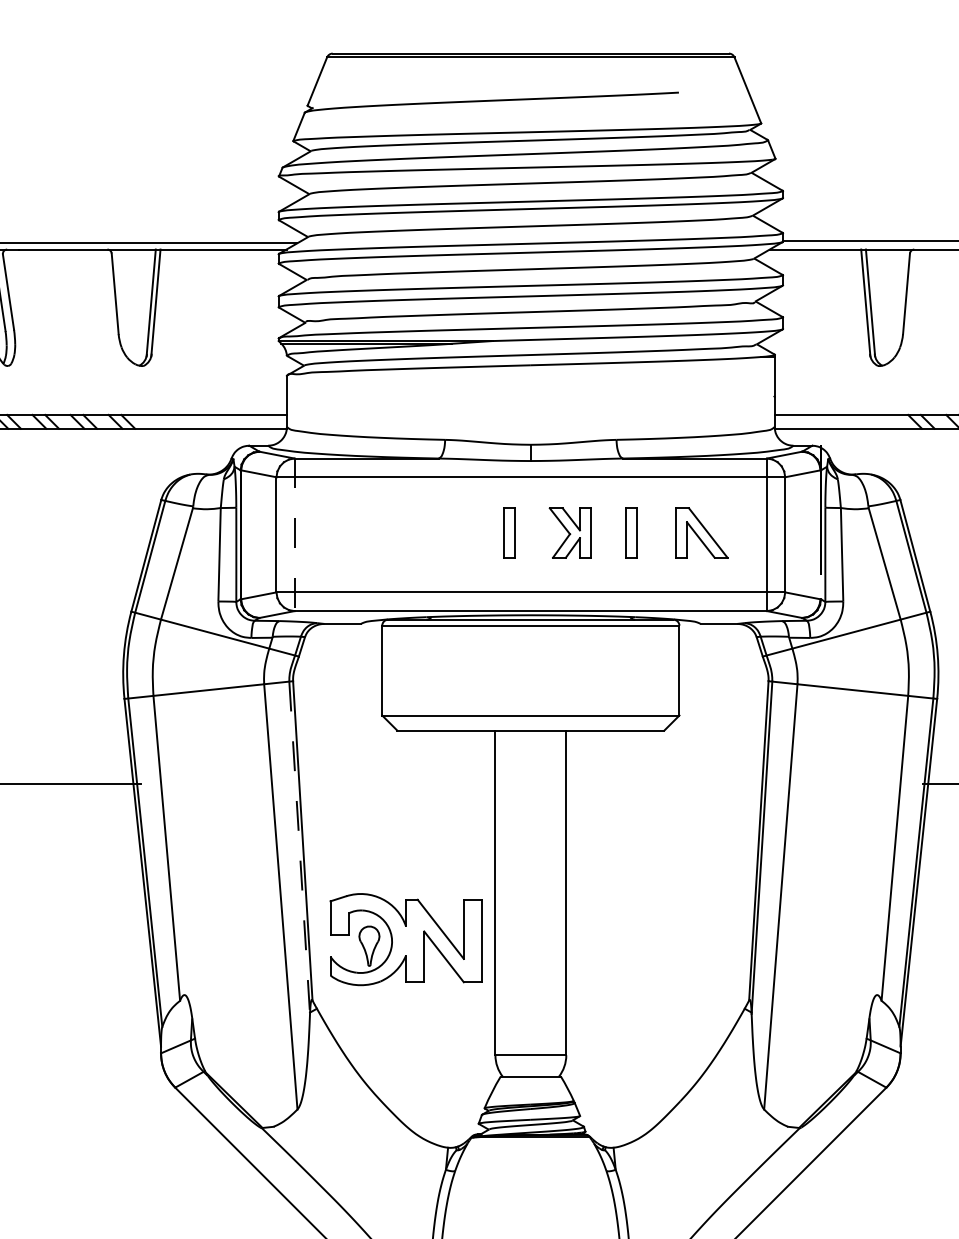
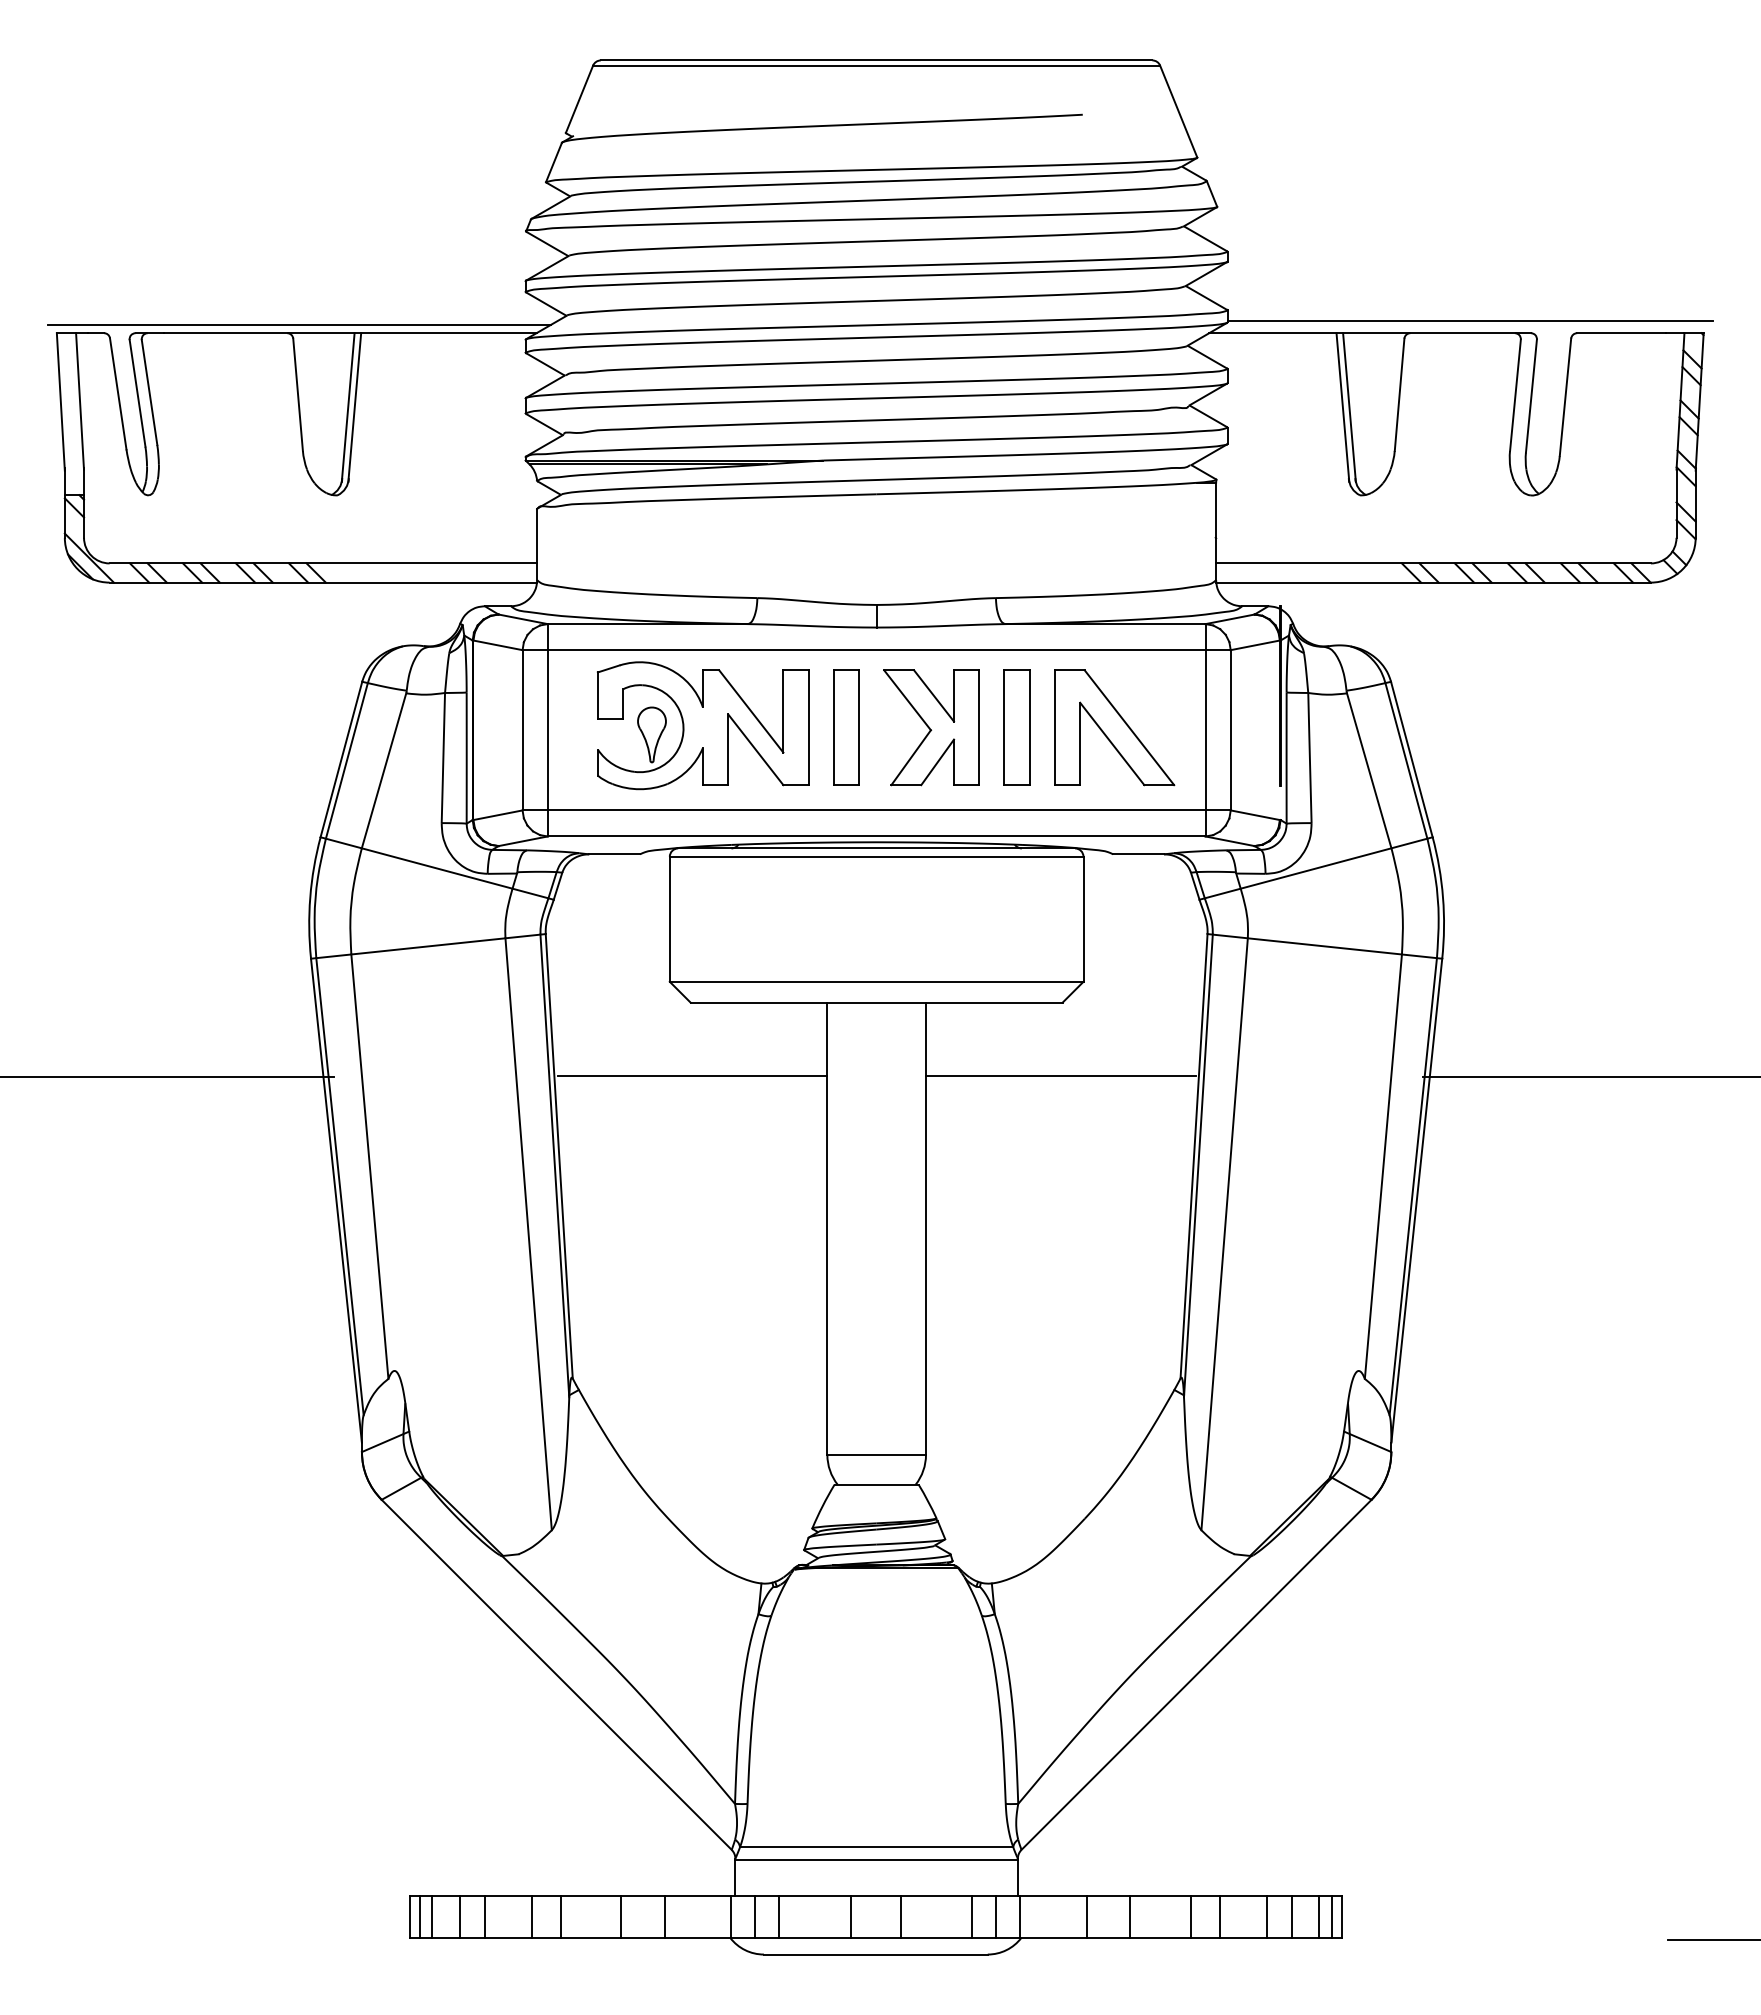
part: (509, 532) -> (846, 727), size x1.67
part: (570, 532) -> (931, 727), size x1.67
part: (631, 532) -> (1016, 727), size x1.67
part: (701, 532) -> (1114, 727), size x1.67
line: (294, 534) -> (547, 730), dashed -> solid
line: (398, 783) -> (692, 1076), added
line: (662, 783) -> (1060, 1076), added
line: (299, 847) -> (554, 1165), dashed -> solid
part: (405, 939) -> (702, 725), moved

